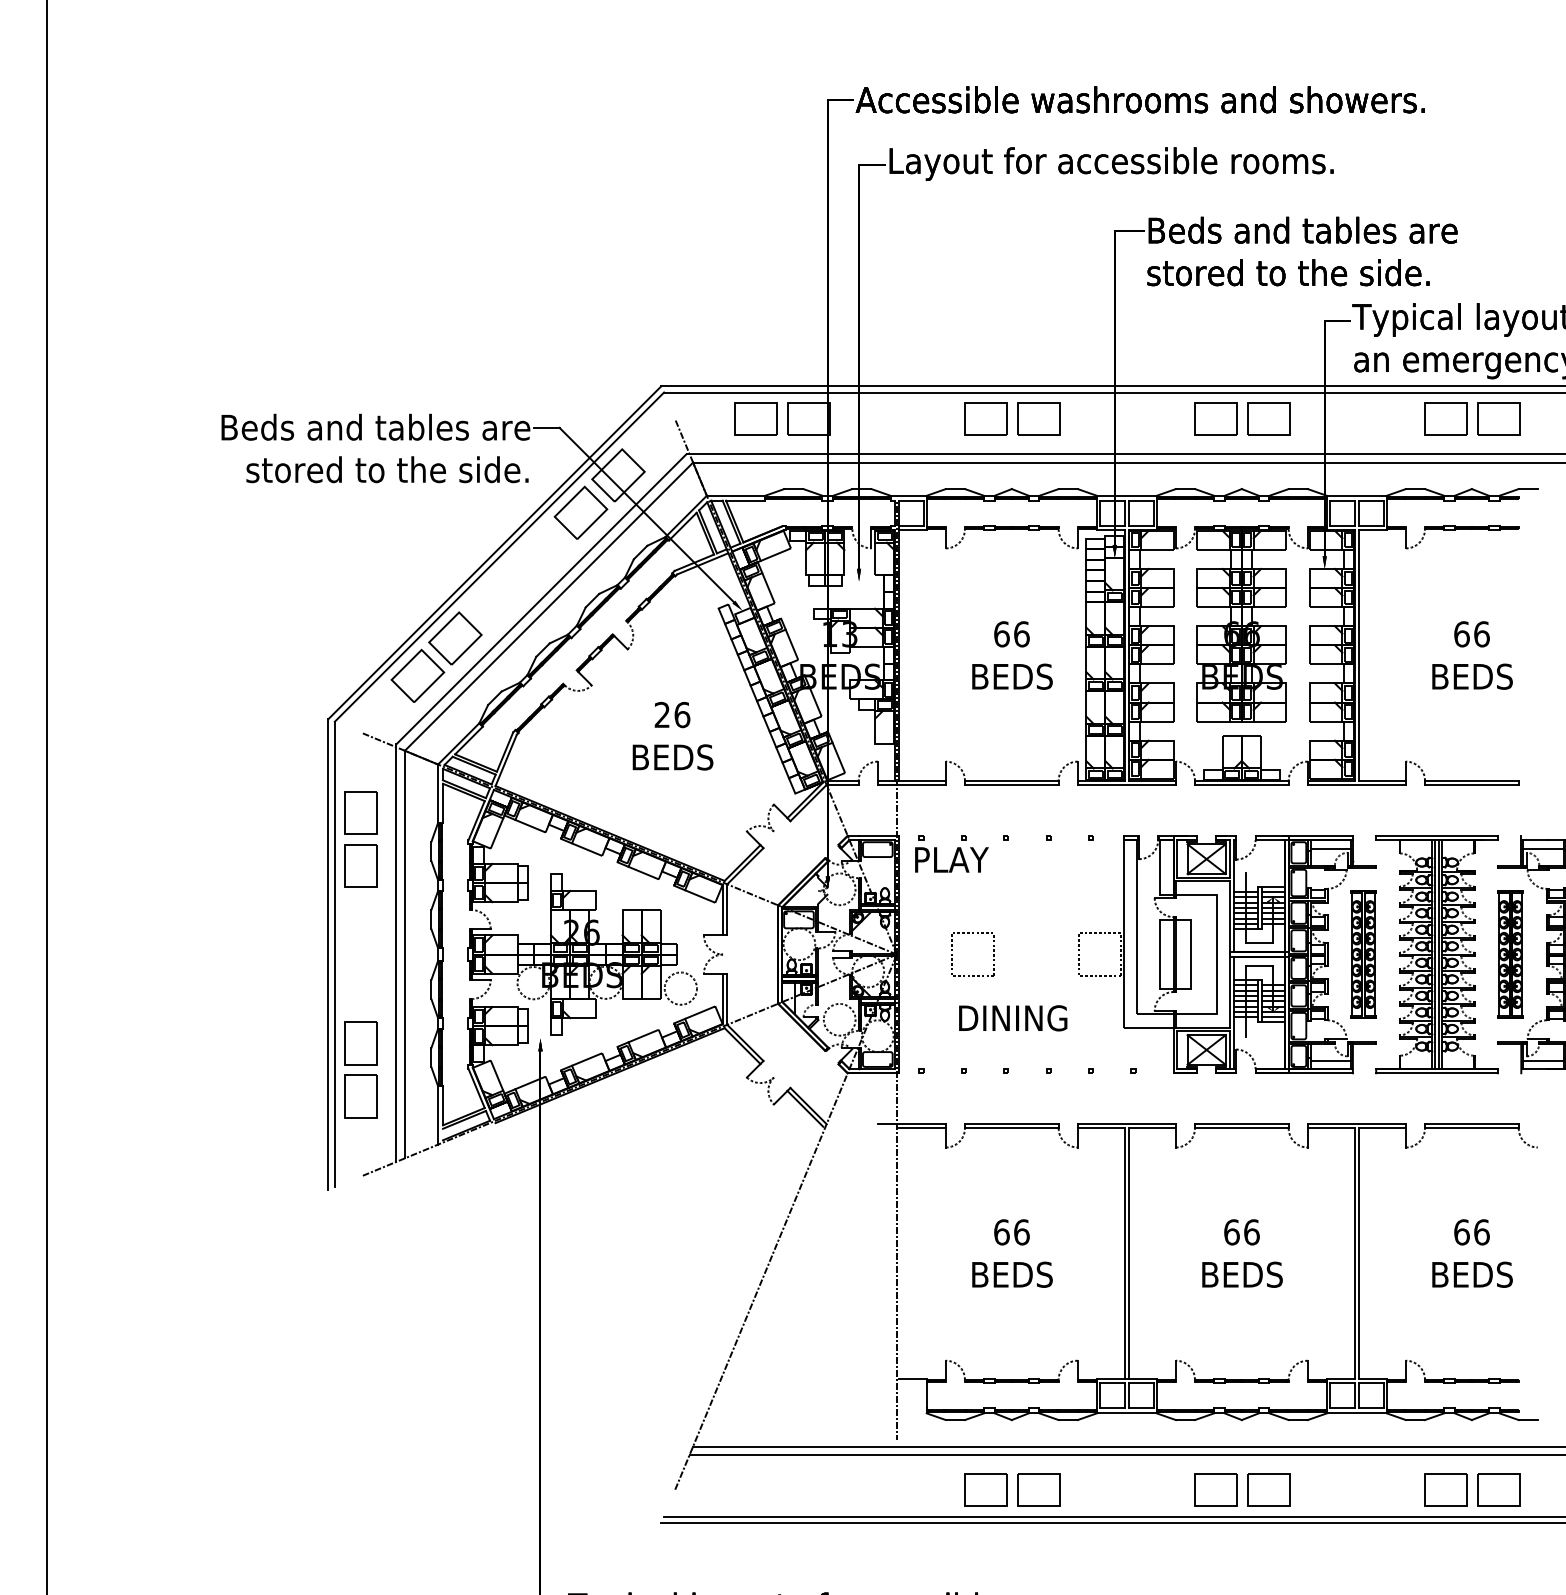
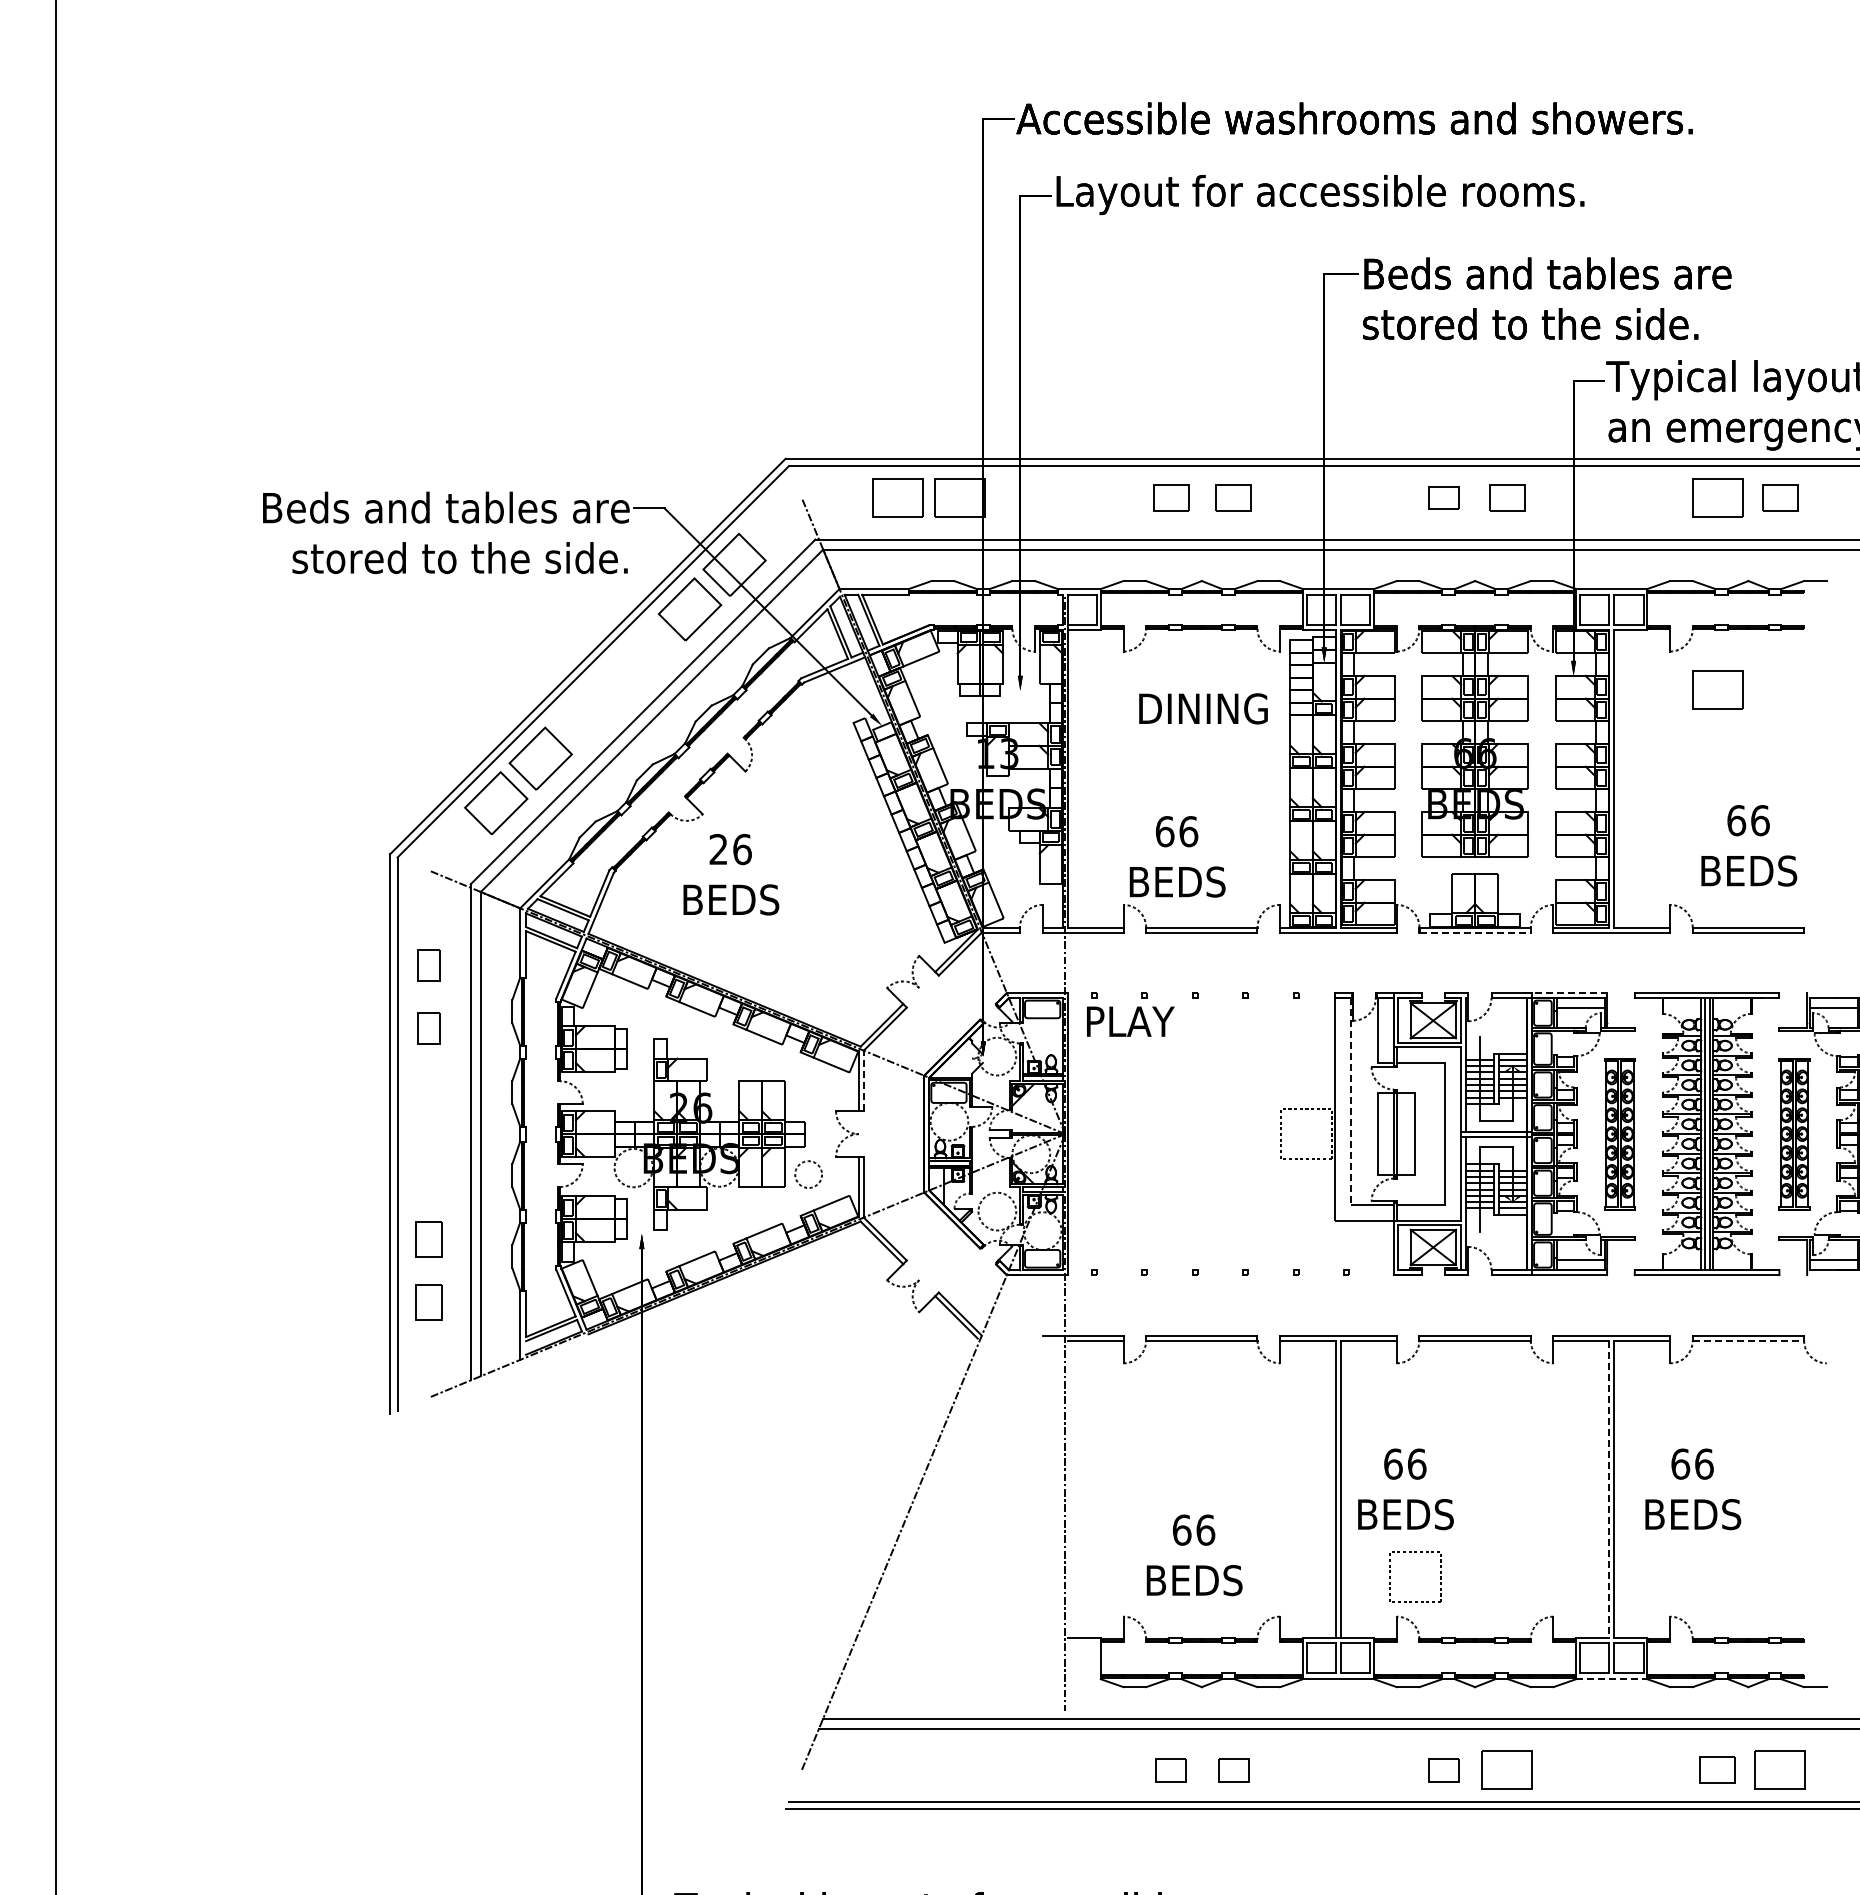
part: (985, 418) -> (1170, 497), size x0.7
part: (1038, 418) -> (1233, 497), size x0.7
part: (1215, 418) -> (1443, 497), size x0.6
part: (1268, 418) -> (1506, 497), size x0.7
part: (1498, 418) -> (1779, 497), size x0.7
part: (1445, 580) -> (1717, 689), added
text: (1012, 655) -> (1177, 856), moved
text: (1472, 655) -> (1749, 845), moved
text: (673, 736) -> (731, 874), moved
line: (1242, 784) -> (1475, 932), solid -> dashed
part: (360, 812) -> (428, 965), size x0.6
line: (1318, 836) -> (1566, 993), solid -> dashed
part: (360, 865) -> (428, 1028), size x0.6
line: (727, 909) -> (863, 1080), solid -> dashed
line: (1136, 927) -> (1350, 1101), solid -> dashed
part: (972, 933) -> (1415, 1552), moved
circle: (680, 988) -> (808, 1174), size x0.7
text: (1013, 1018) -> (1203, 708), moved
part: (360, 1043) -> (428, 1239), size x0.7
part: (360, 1096) -> (428, 1302), size x0.7
line: (1471, 1128) -> (1748, 1340), solid -> dashed
text: (1012, 1253) -> (1194, 1555), moved
text: (1242, 1253) -> (1405, 1489), moved
line: (1354, 1253) -> (1609, 1489), solid -> dashed
text: (1472, 1253) -> (1693, 1489), moved
line: (1356, 1413) -> (1611, 1679), solid -> dashed
part: (985, 1489) -> (1170, 1769), size x0.6
part: (1038, 1489) -> (1233, 1769), size x0.6
part: (1215, 1489) -> (1443, 1769), size x0.6
part: (1445, 1489) -> (1717, 1769), size x0.7

